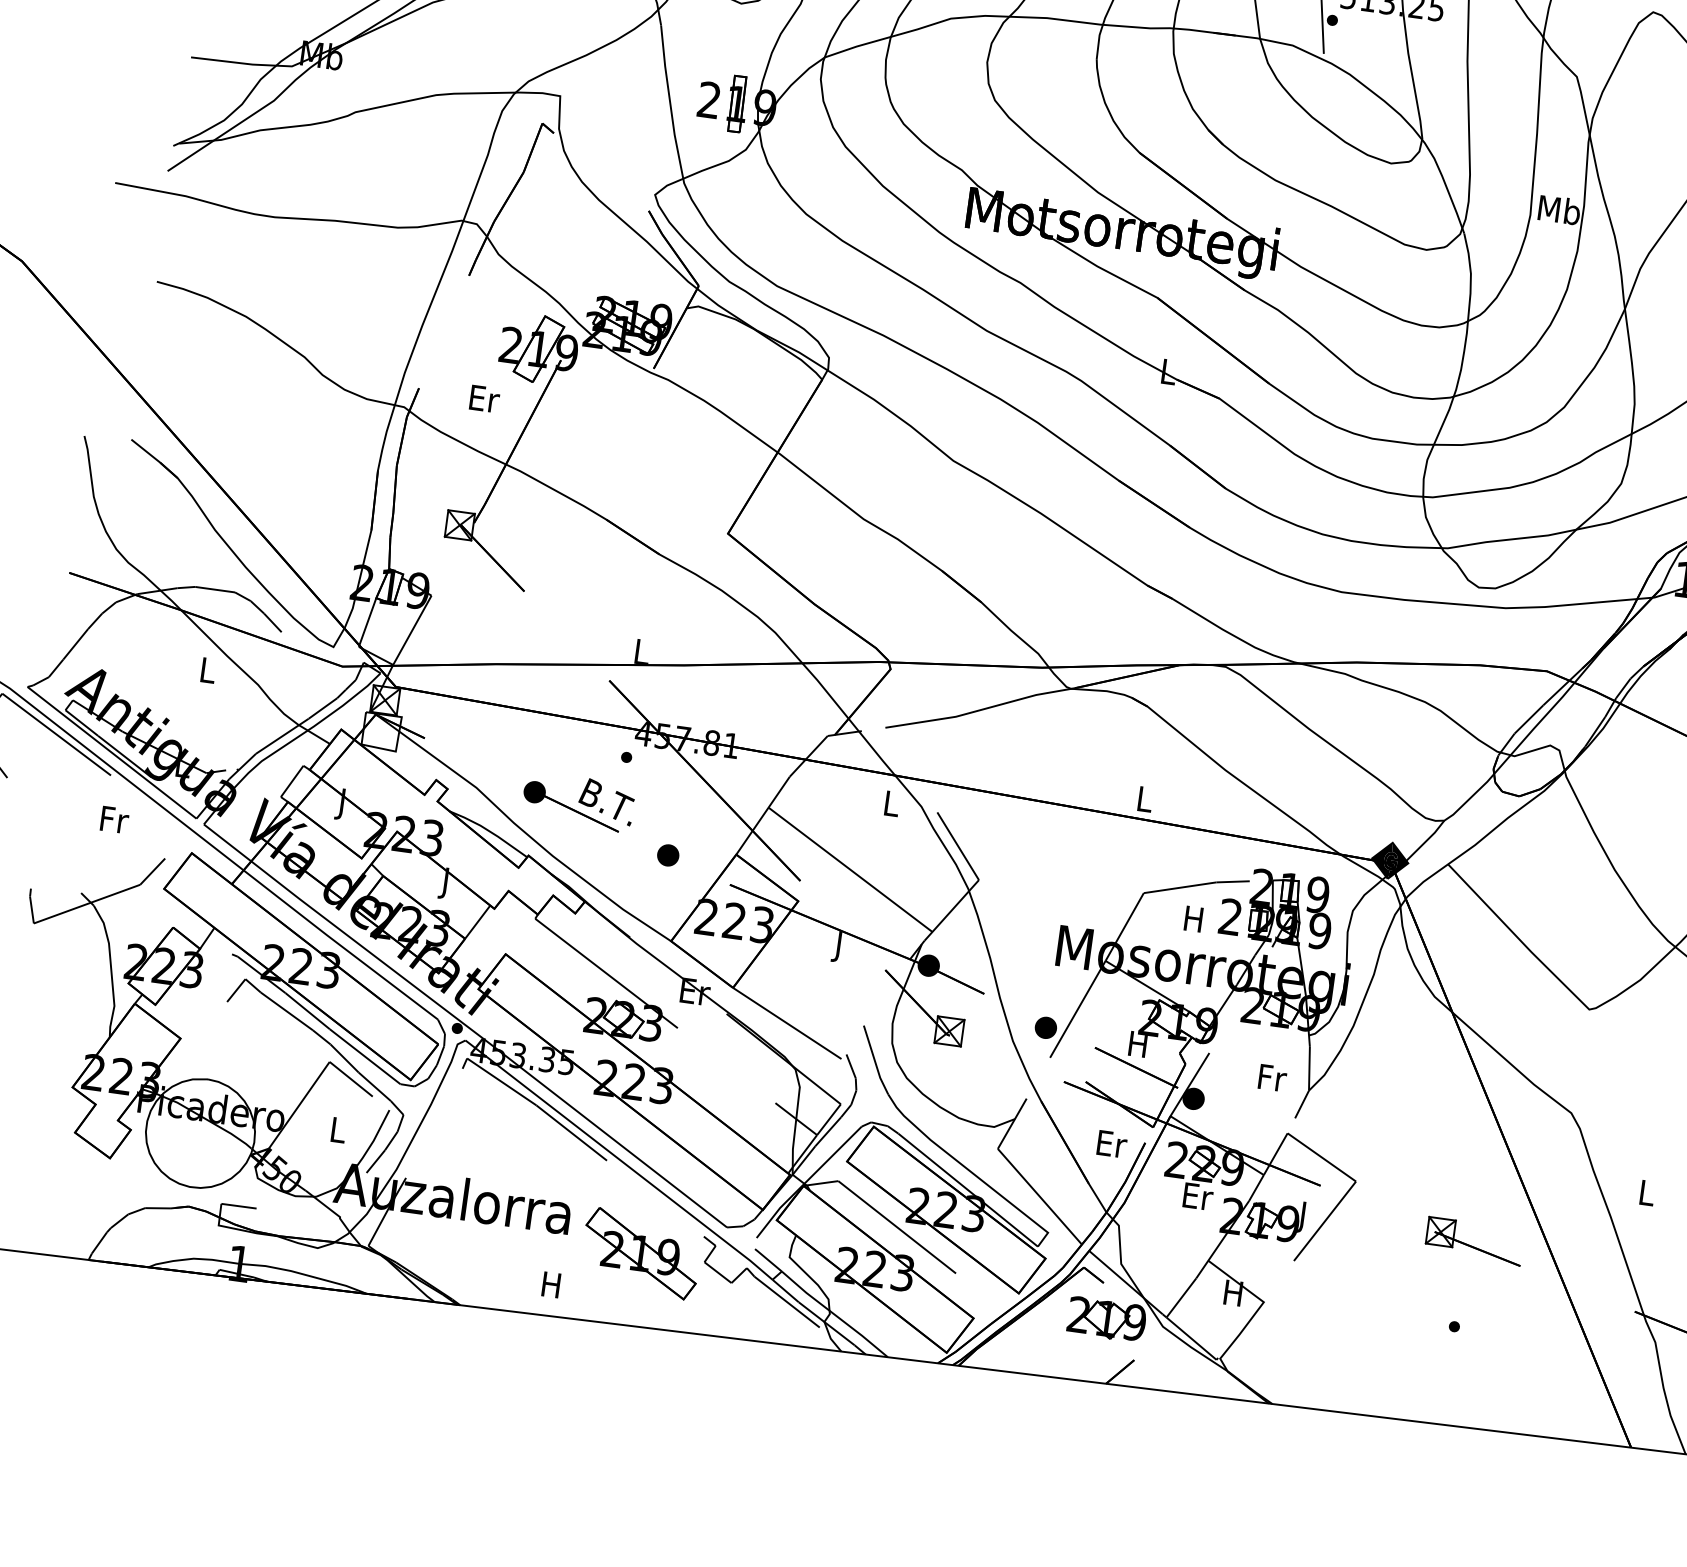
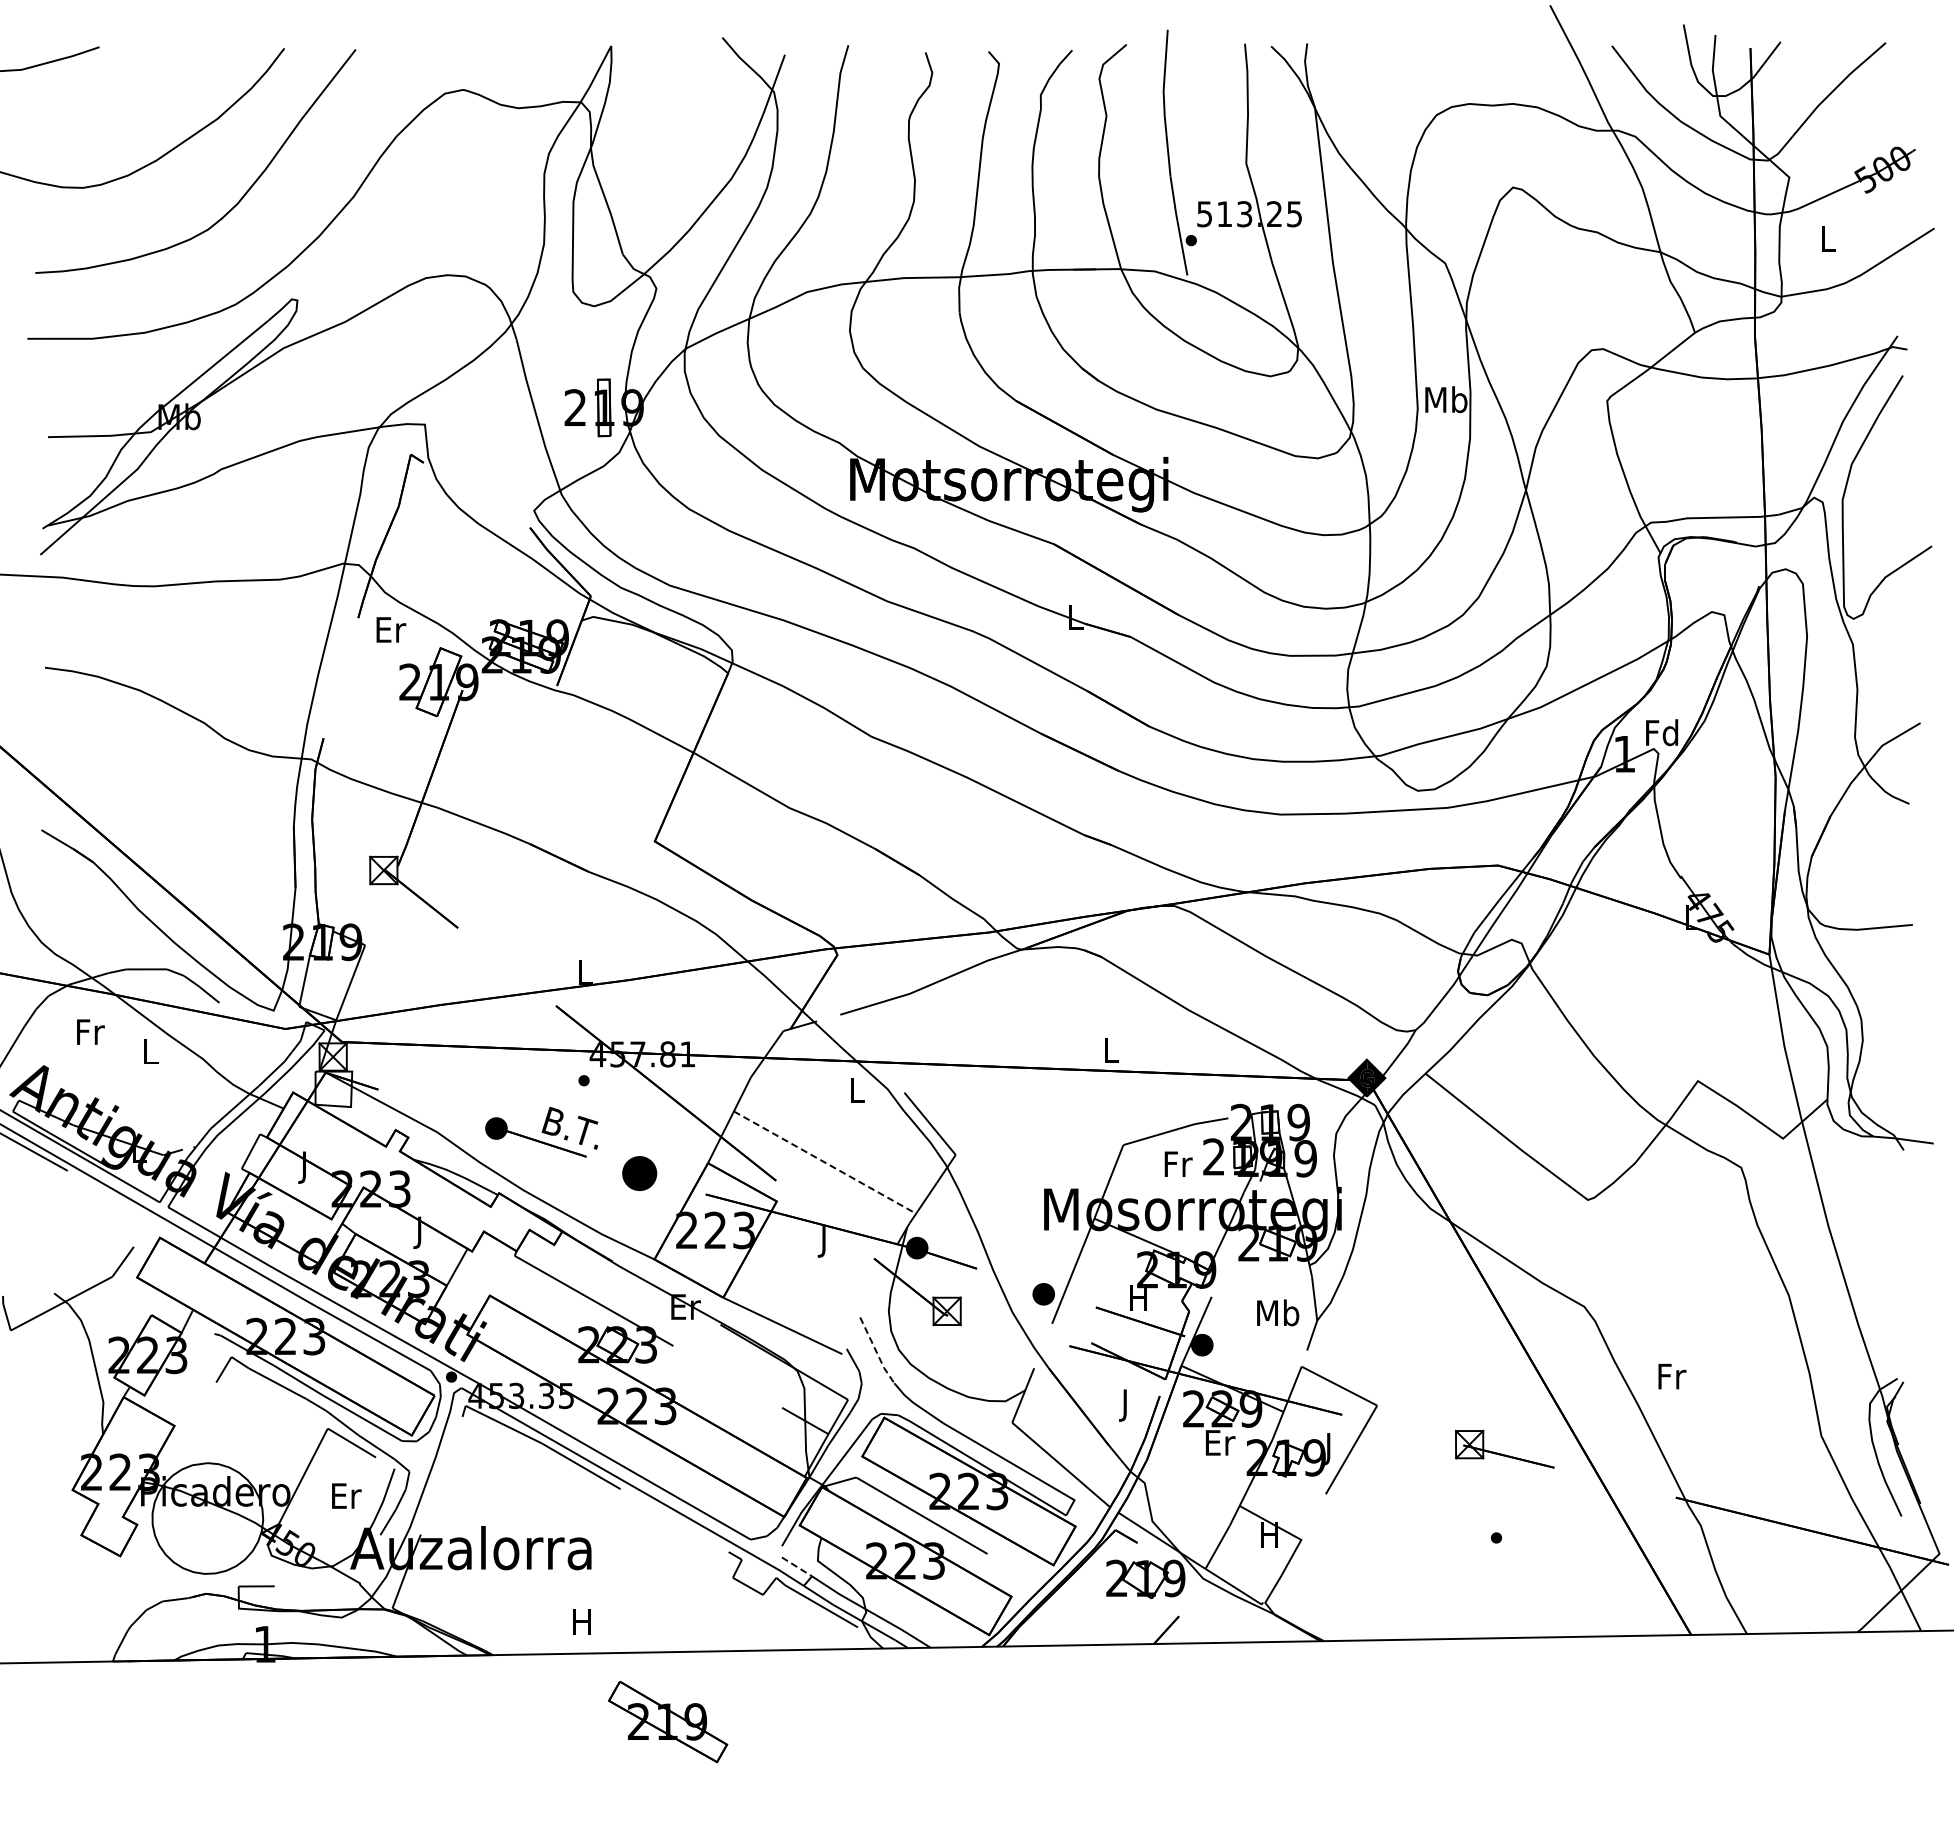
text: (485, 398) -> (391, 629), moved
text: (114, 819) -> (90, 1031), moved
part: (668, 855) -> (639, 1173), size x1.6
line: (850, 869) -> (825, 1162), solid -> dashed
text: (1195, 918) -> (1178, 1163), H -> Fr
line: (875, 1061) -> (876, 1351), solid -> dashed
text: (1272, 1077) -> (1278, 1312), Fr -> Mb
text: (338, 1129) -> (346, 1495), L -> Er
text: (1111, 1147) -> (1126, 1405), Er -> J
text: (1647, 1193) -> (1672, 1376), L -> Fr
part: (641, 1254) -> (668, 1722), moved
line: (768, 1259) -> (796, 1566), solid -> dashed

